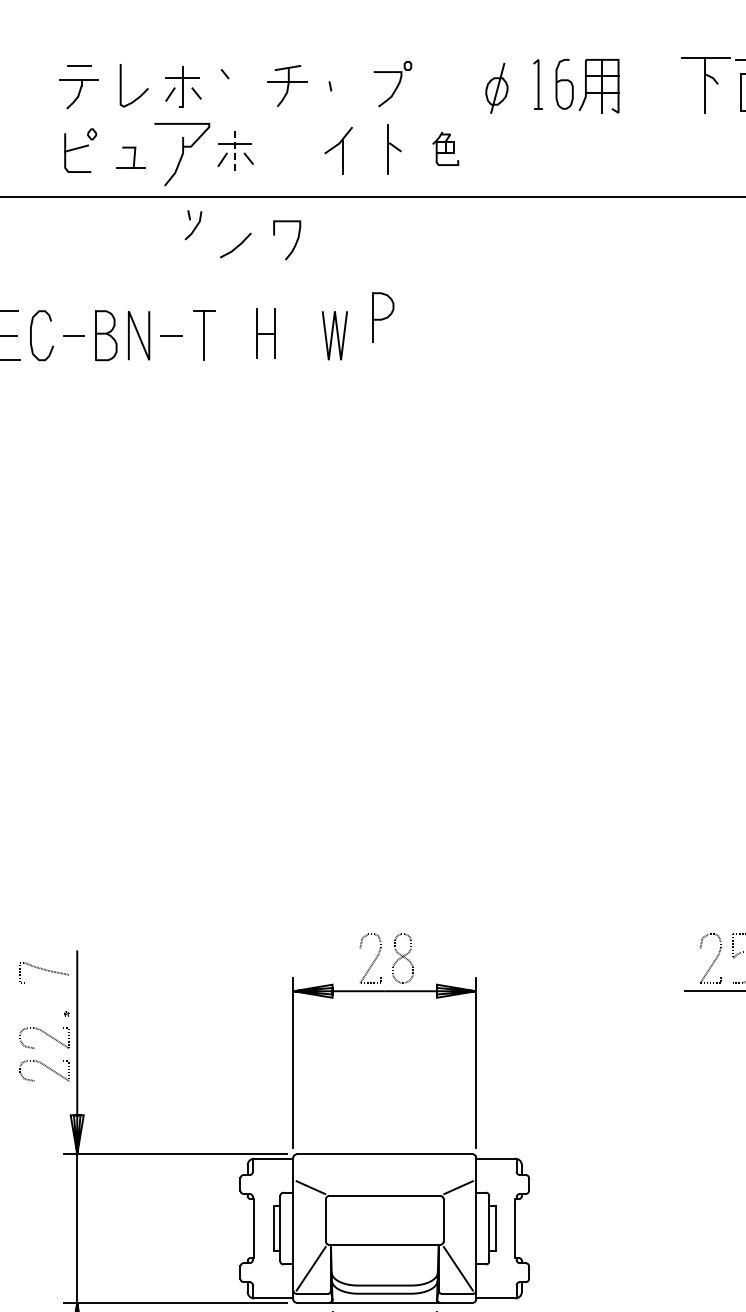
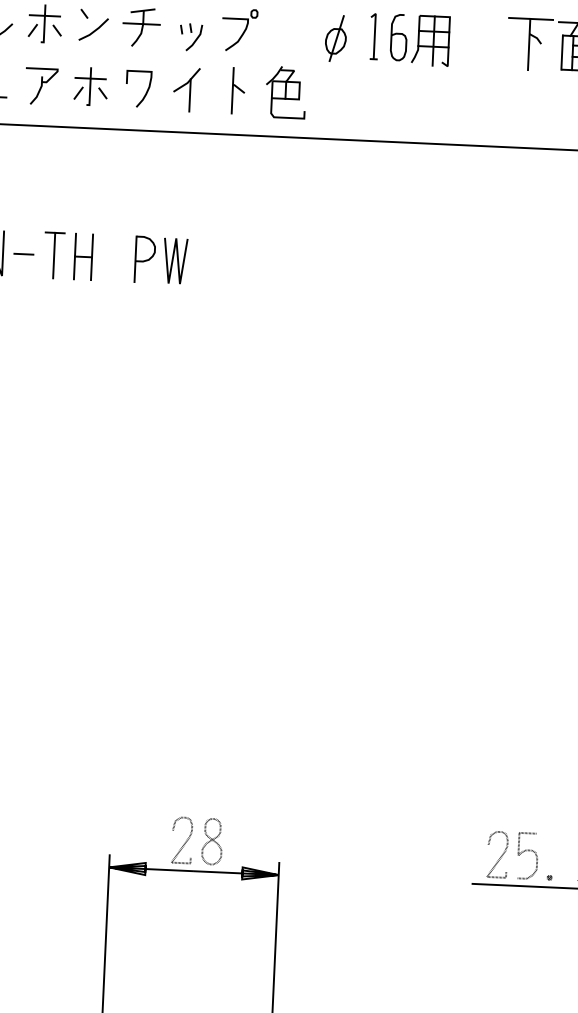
part: (445, 148) -> (285, 92), size x1.67
part: (181, 154) -> (40, 86), size x0.62
line: (234, 154) -> (89, 88), dashed -> solid
part: (193, 225) -> (194, 37), moved
curve: (294, 244) -> (145, 93), moved
line: (236, 246) -> (94, 30), moved
part: (383, 317) -> (145, 259), moved
part: (265, 333) -> (83, 256), moved

